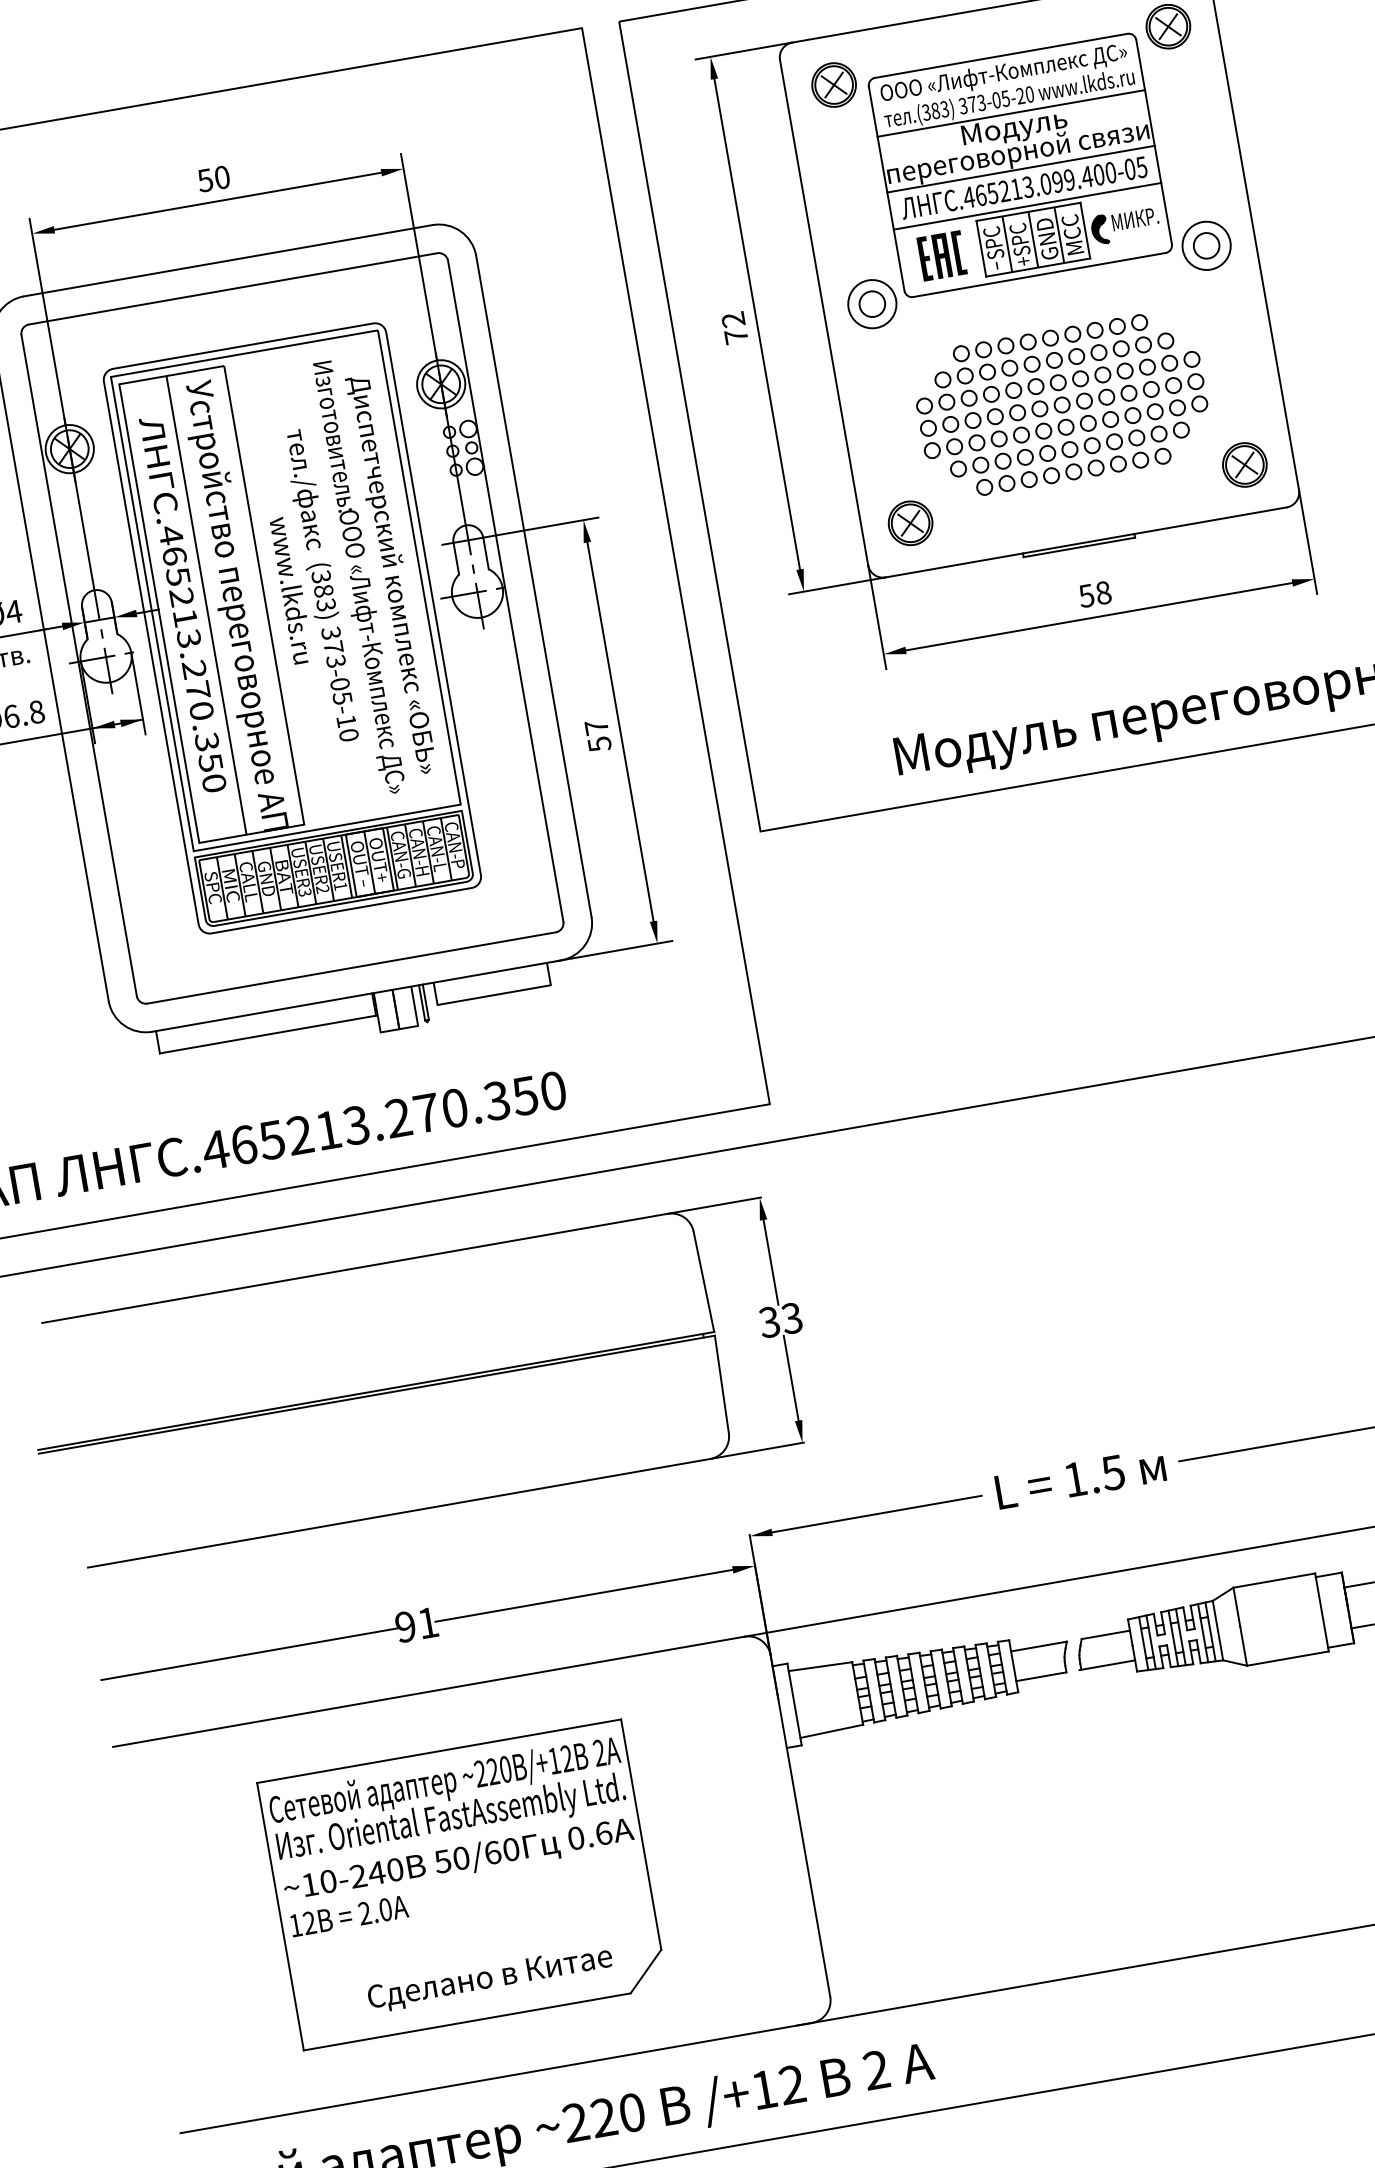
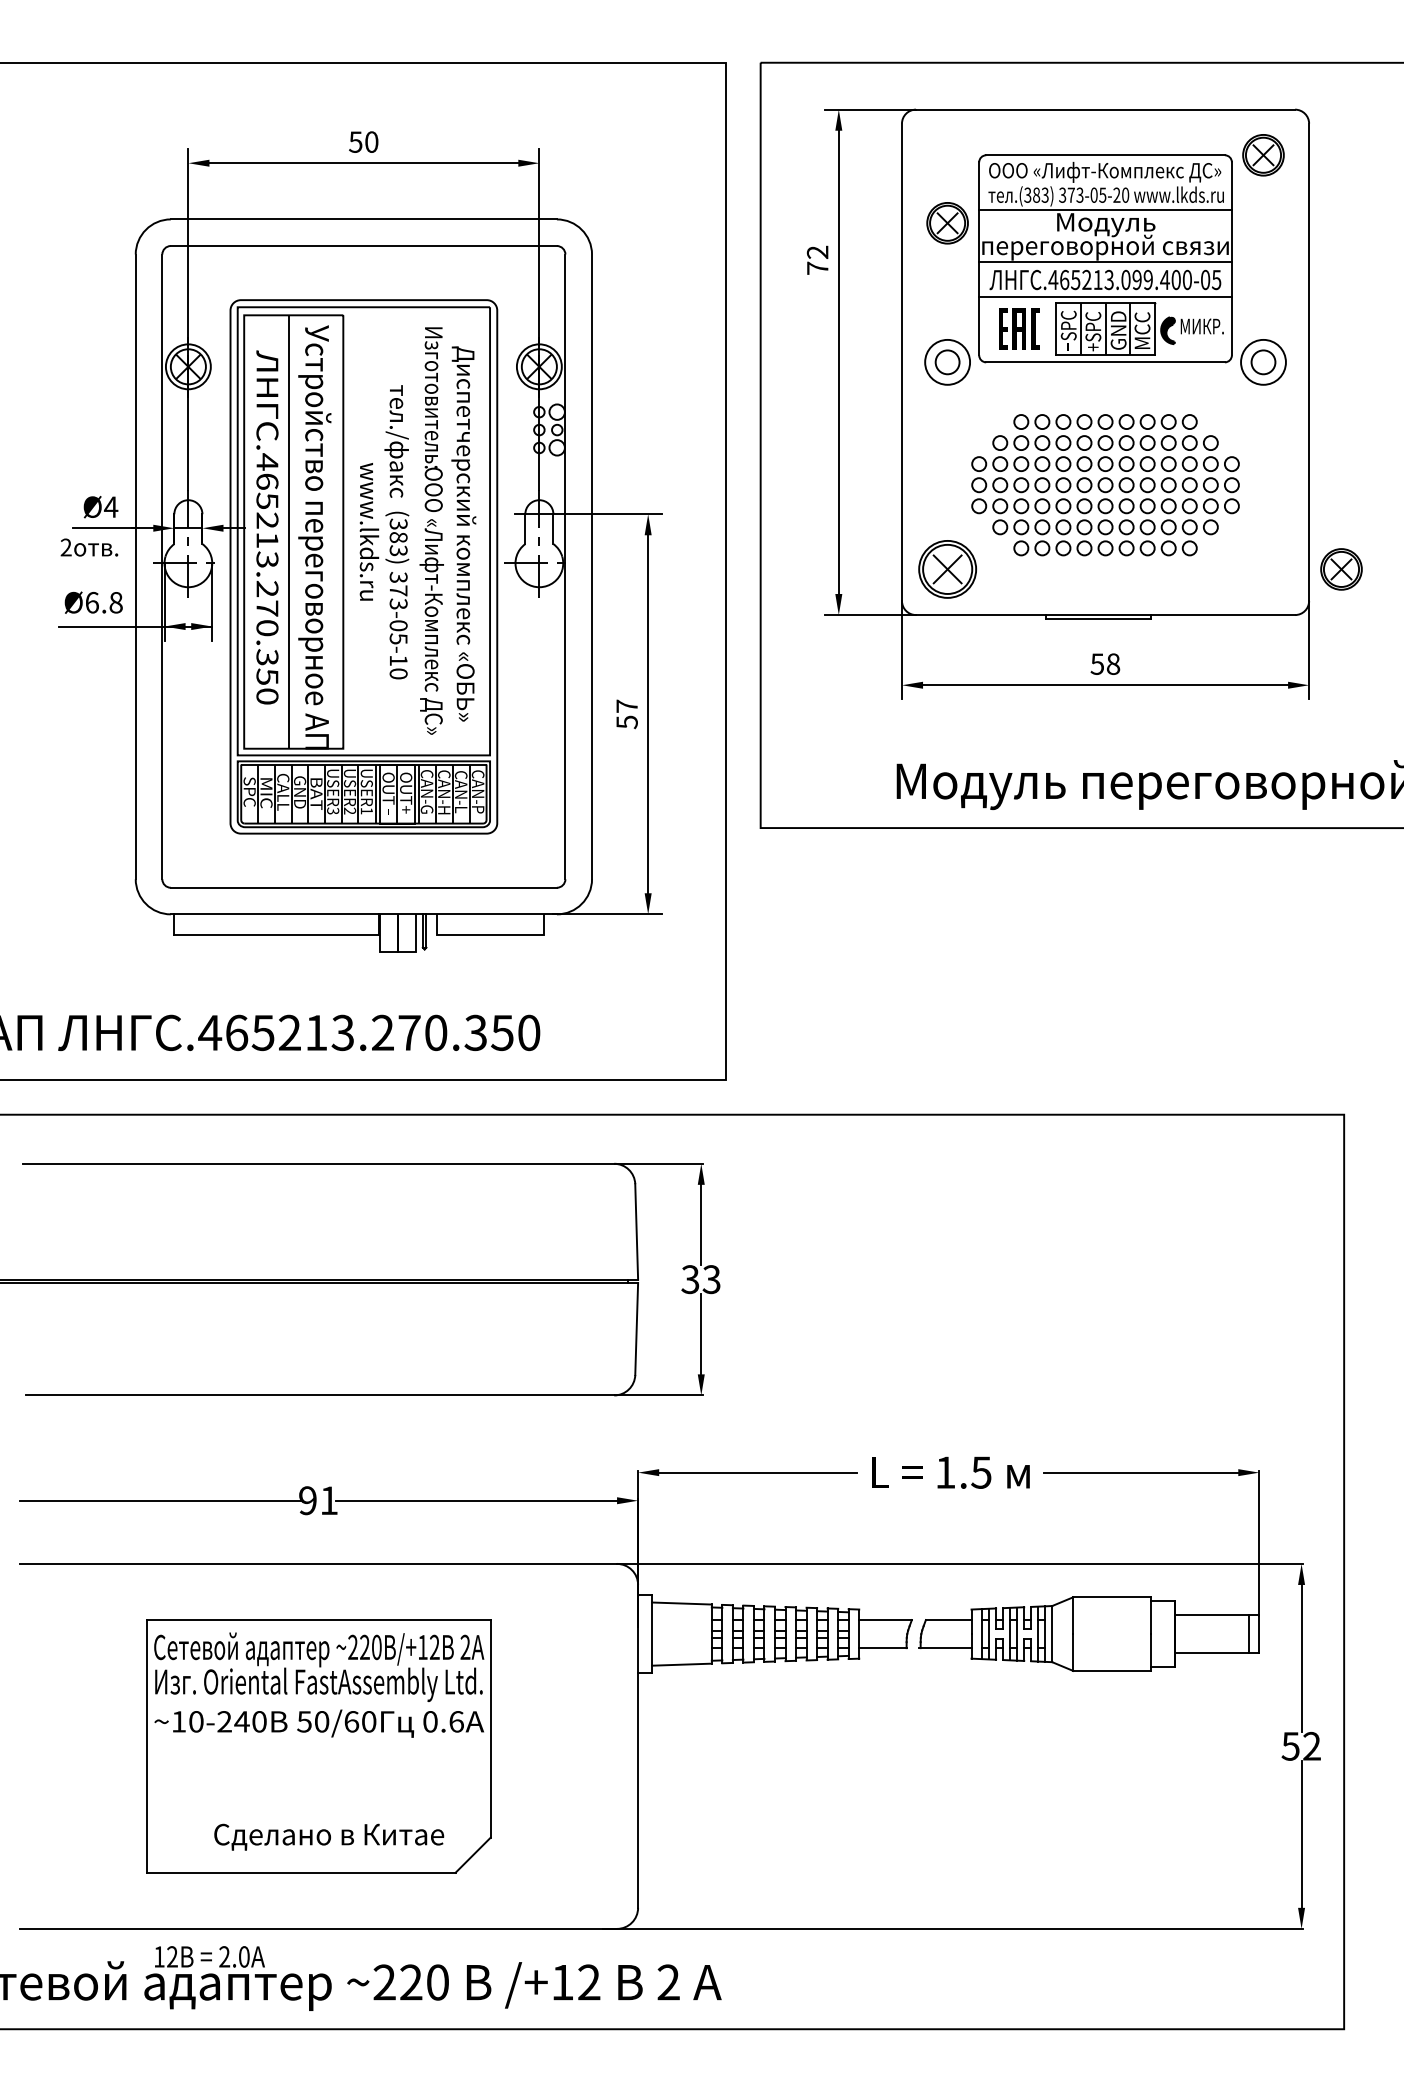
part: (834, 85) -> (947, 223), moved
text: (734, 327) -> (817, 259), moved
part: (1244, 465) -> (1341, 569), moved
part: (910, 523) -> (947, 569), size x1.4
text: (348, 1915) -> (209, 1956), moved

